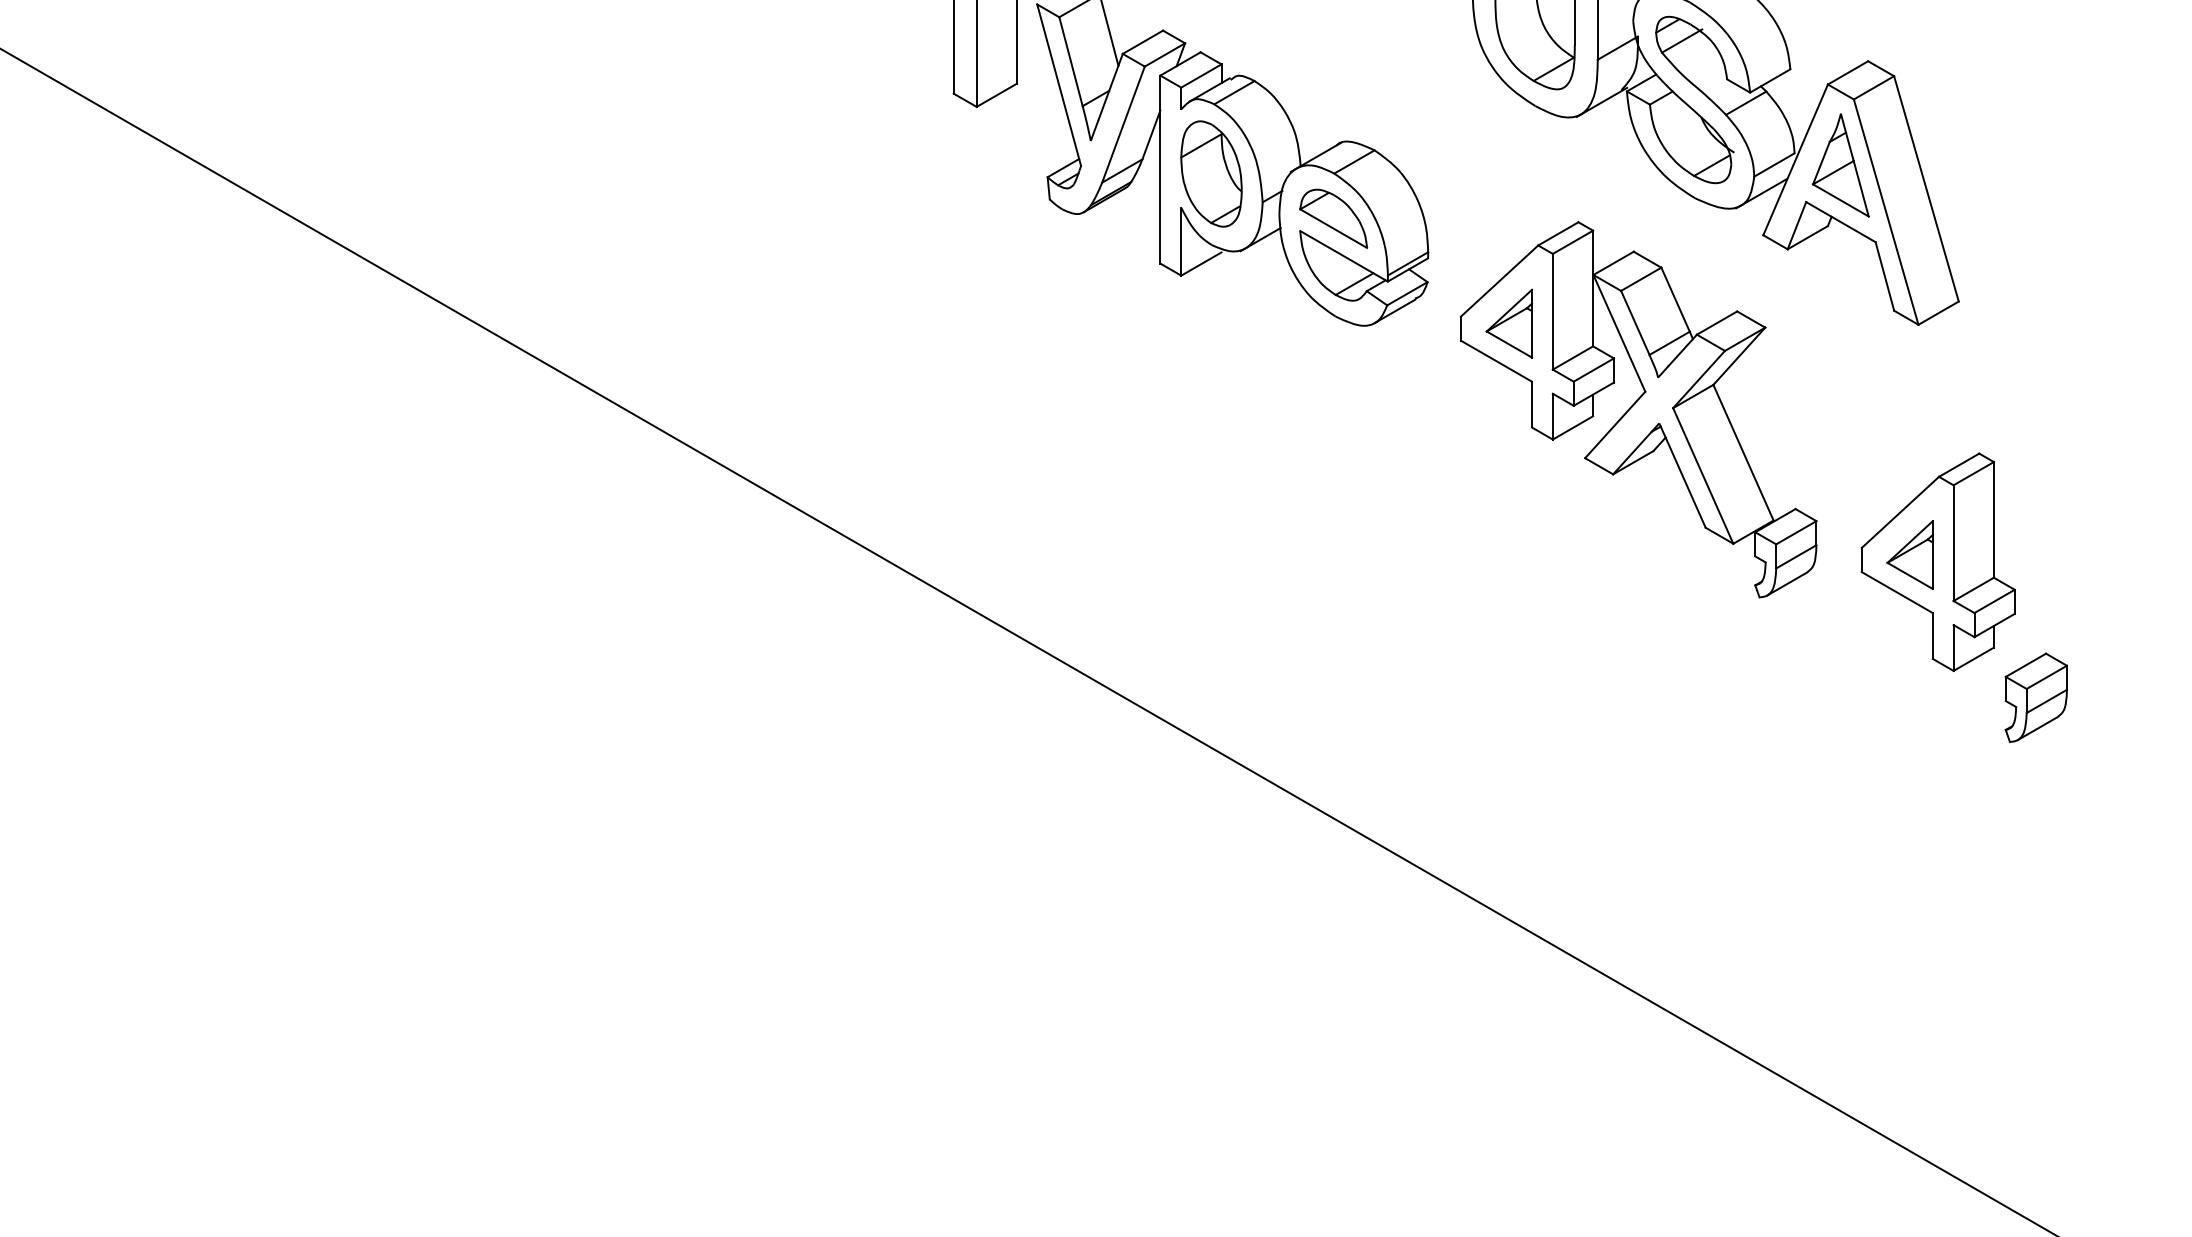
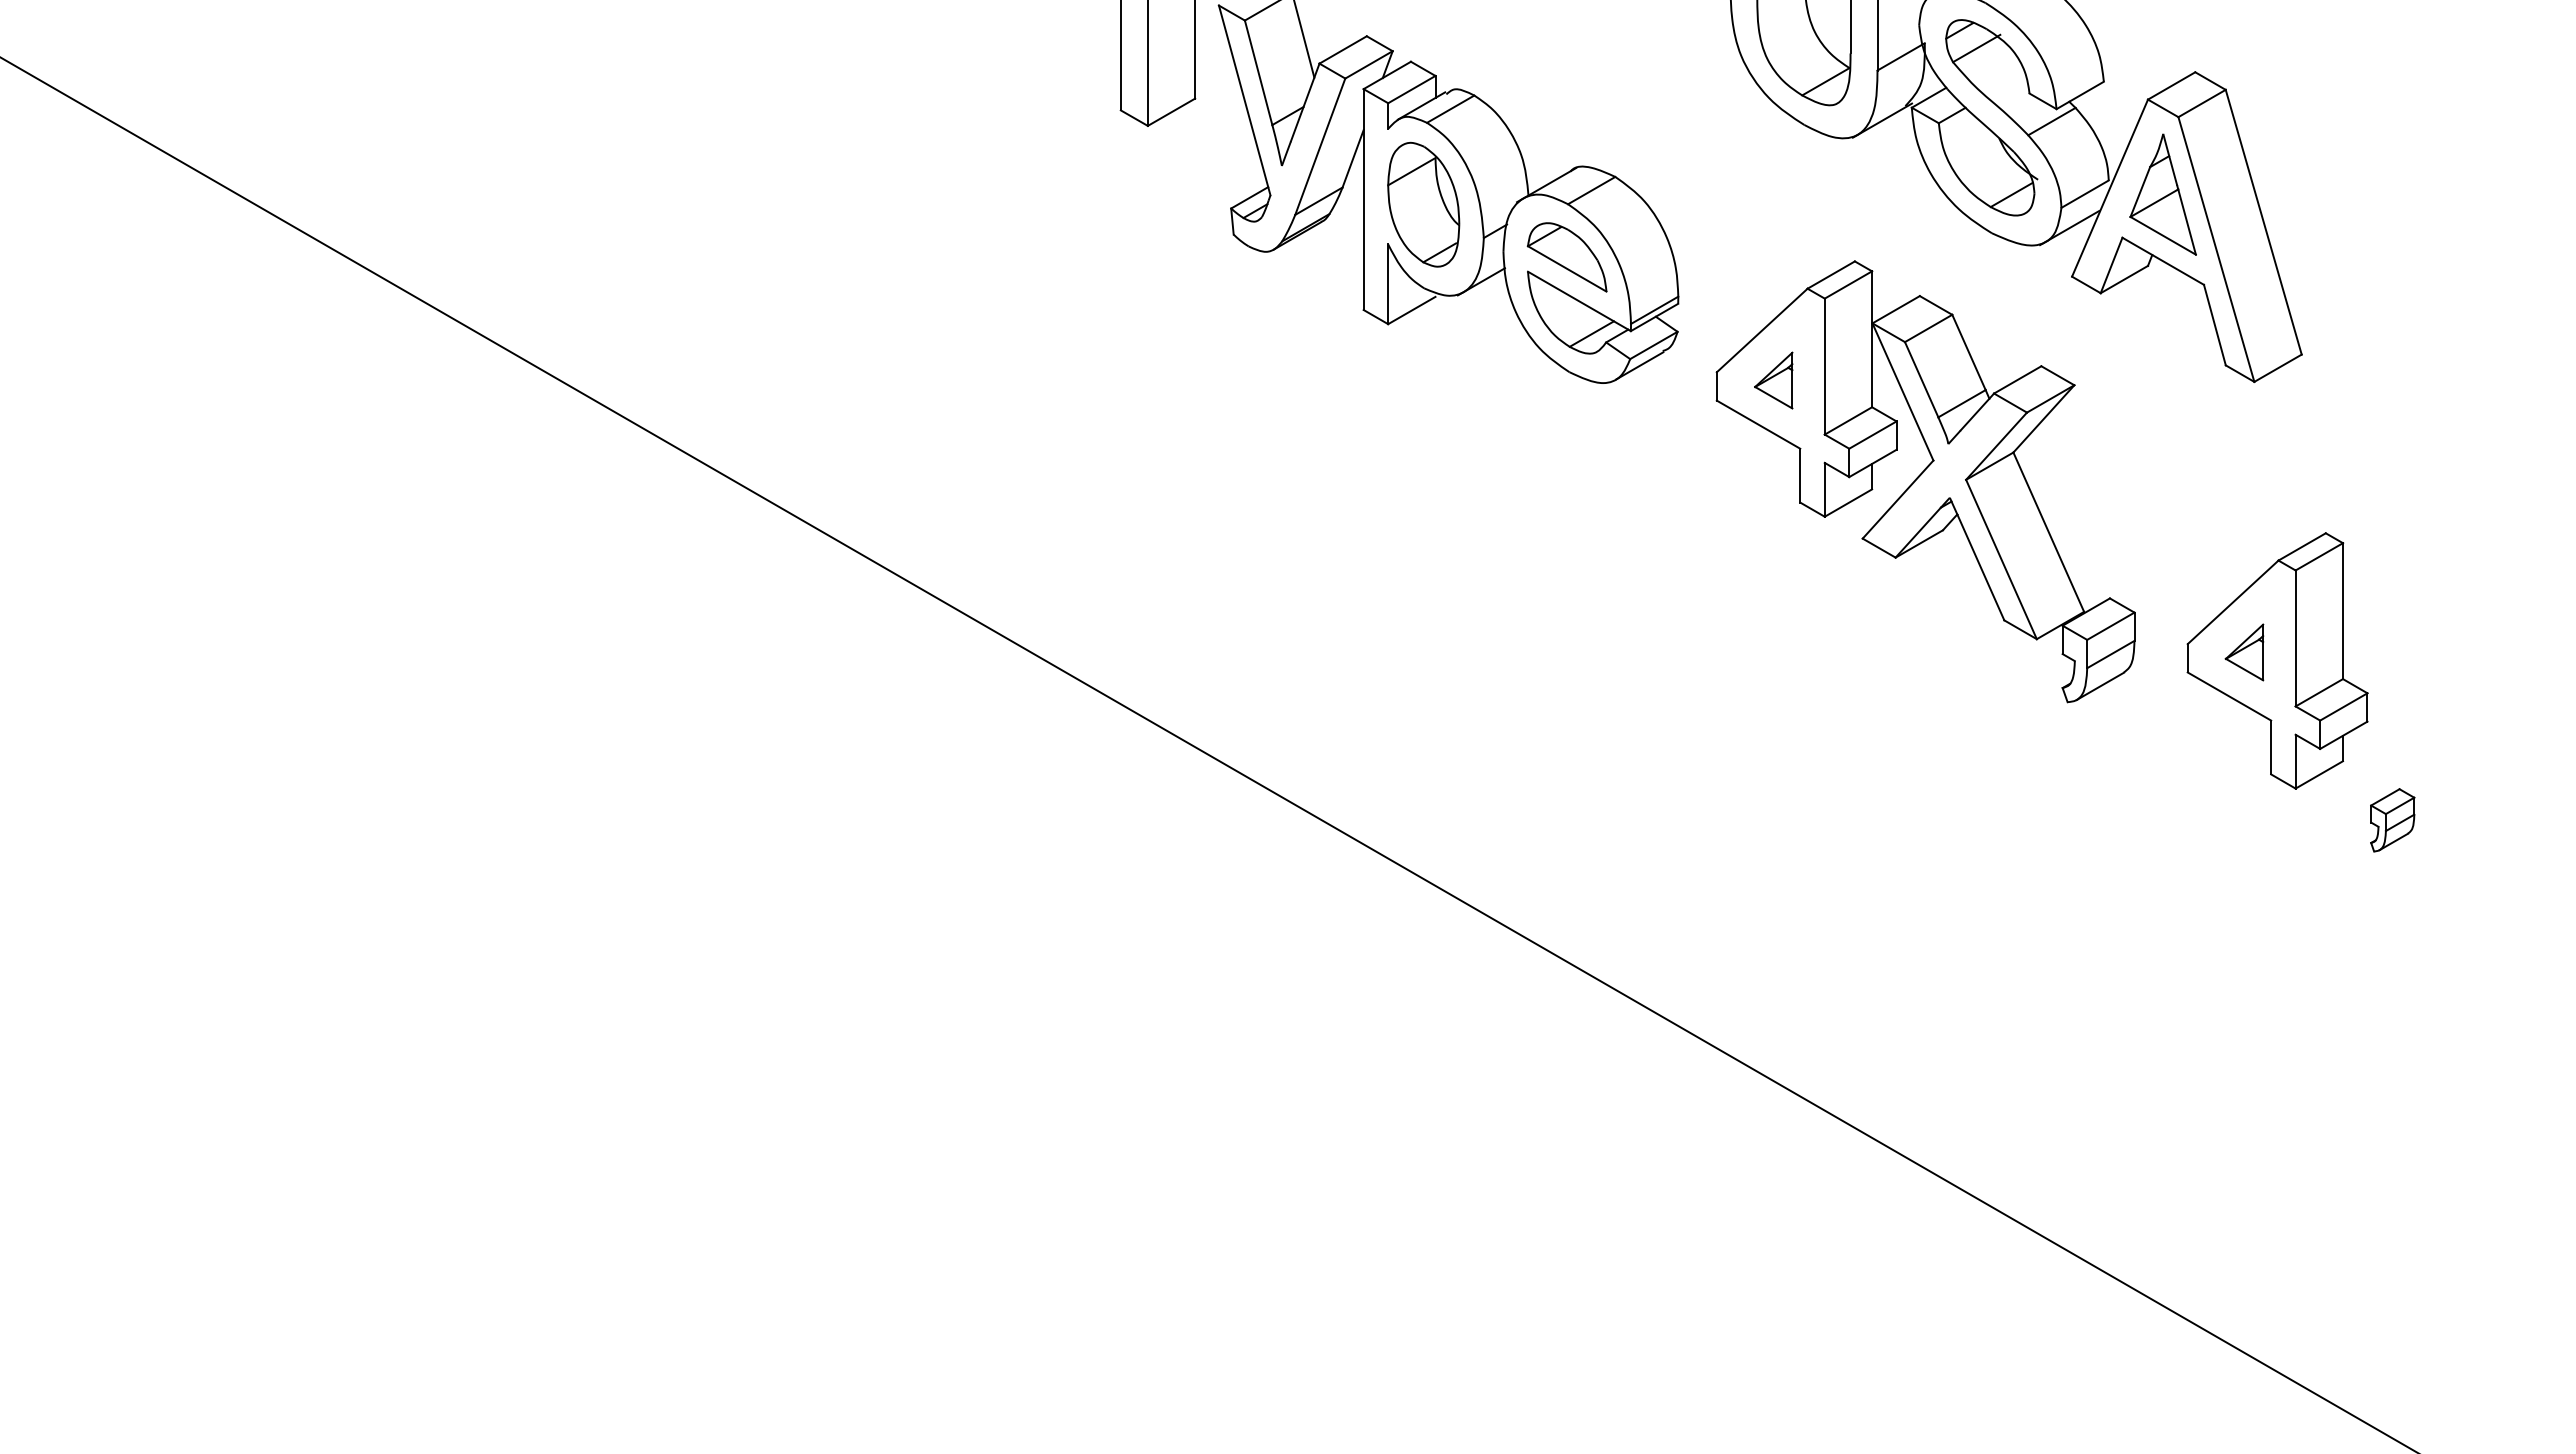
part: (1509, 323) -> (1773, 380), size x0.7
part: (1910, 555) -> (2244, 652), size x0.7
part: (2036, 698) -> (2392, 820), size x0.6

